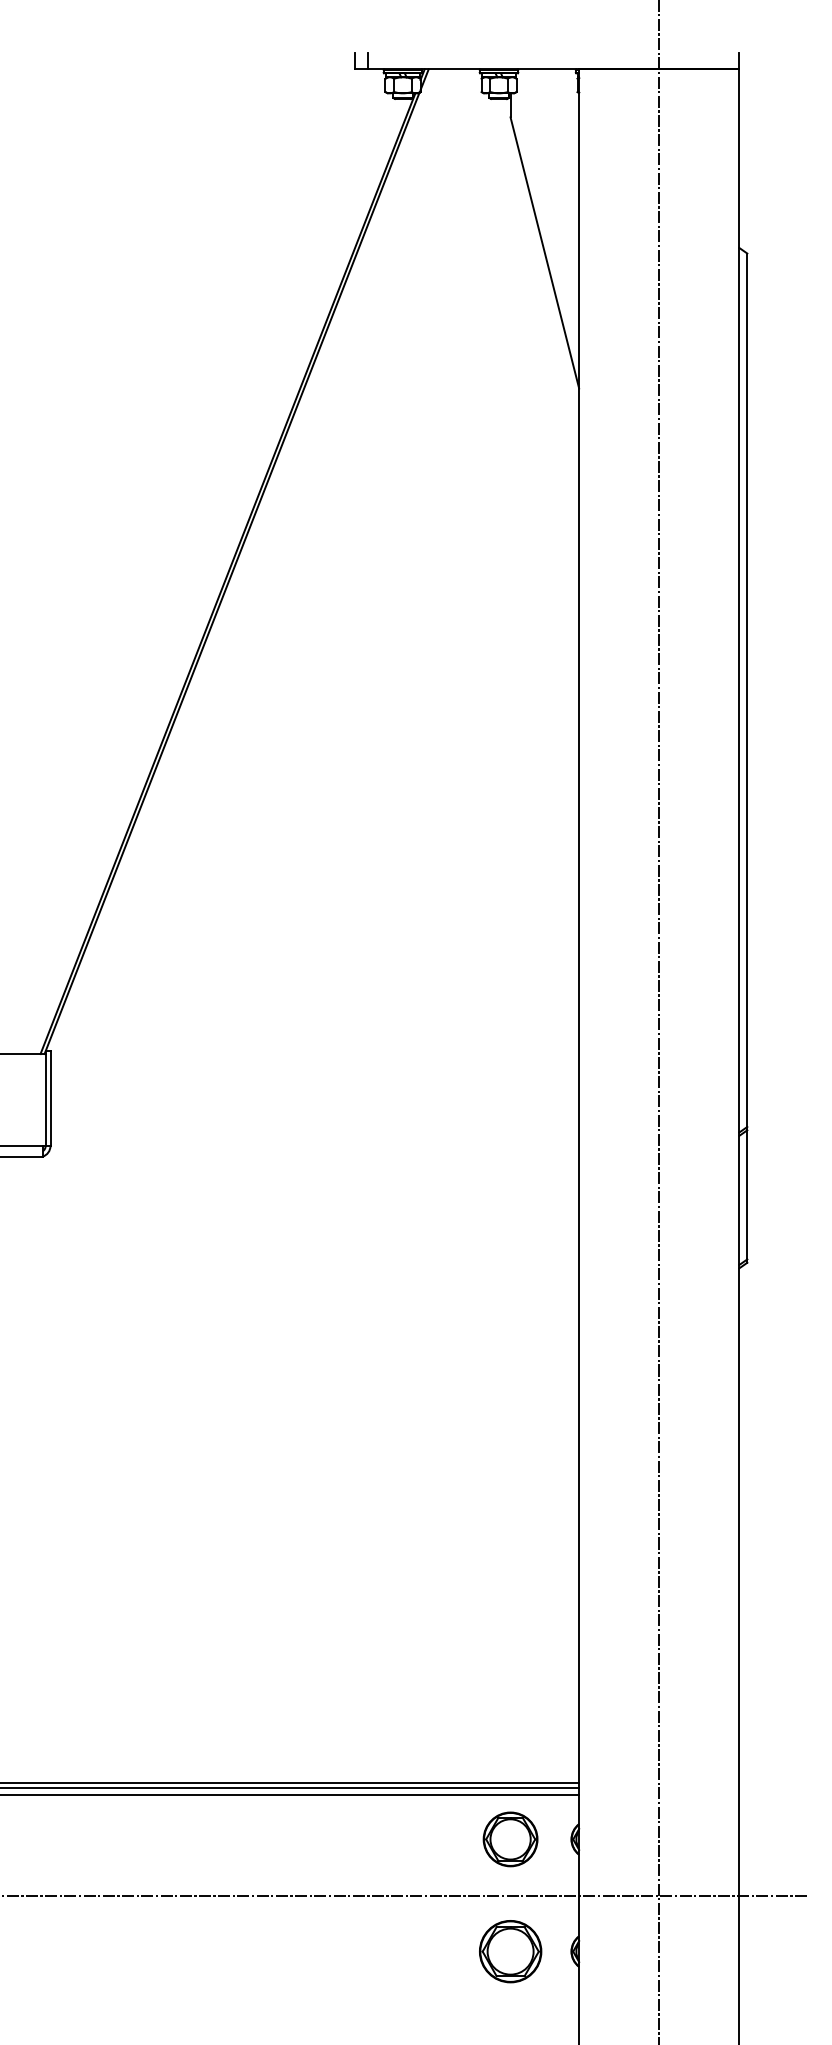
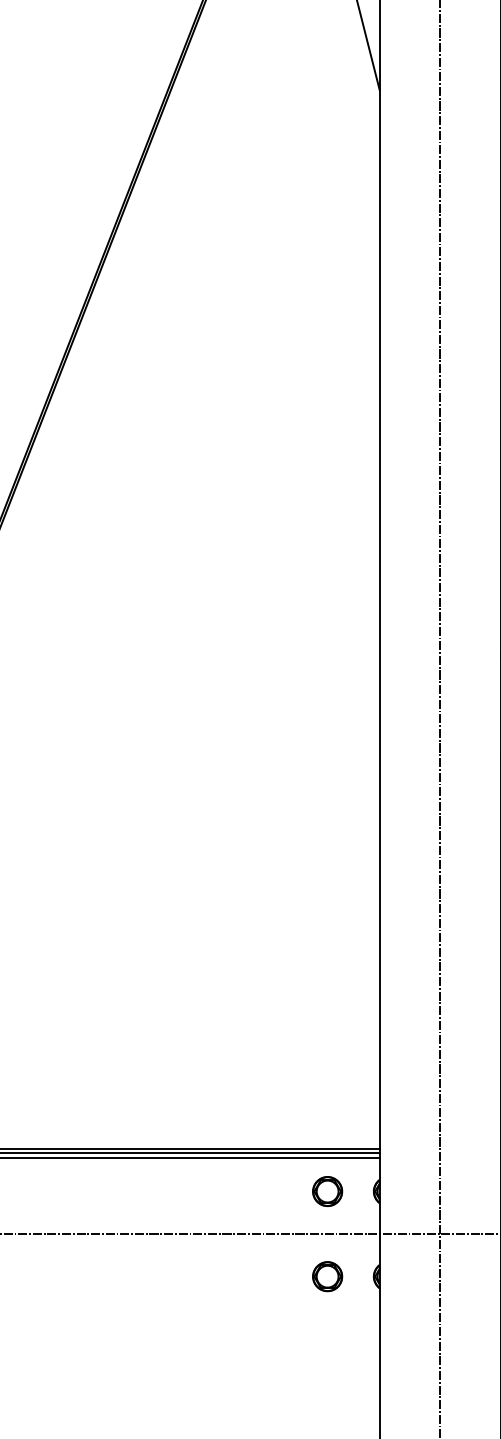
part: (510, 1839) -> (327, 1191), size x0.71
part: (510, 1951) -> (327, 1276), size x0.62

